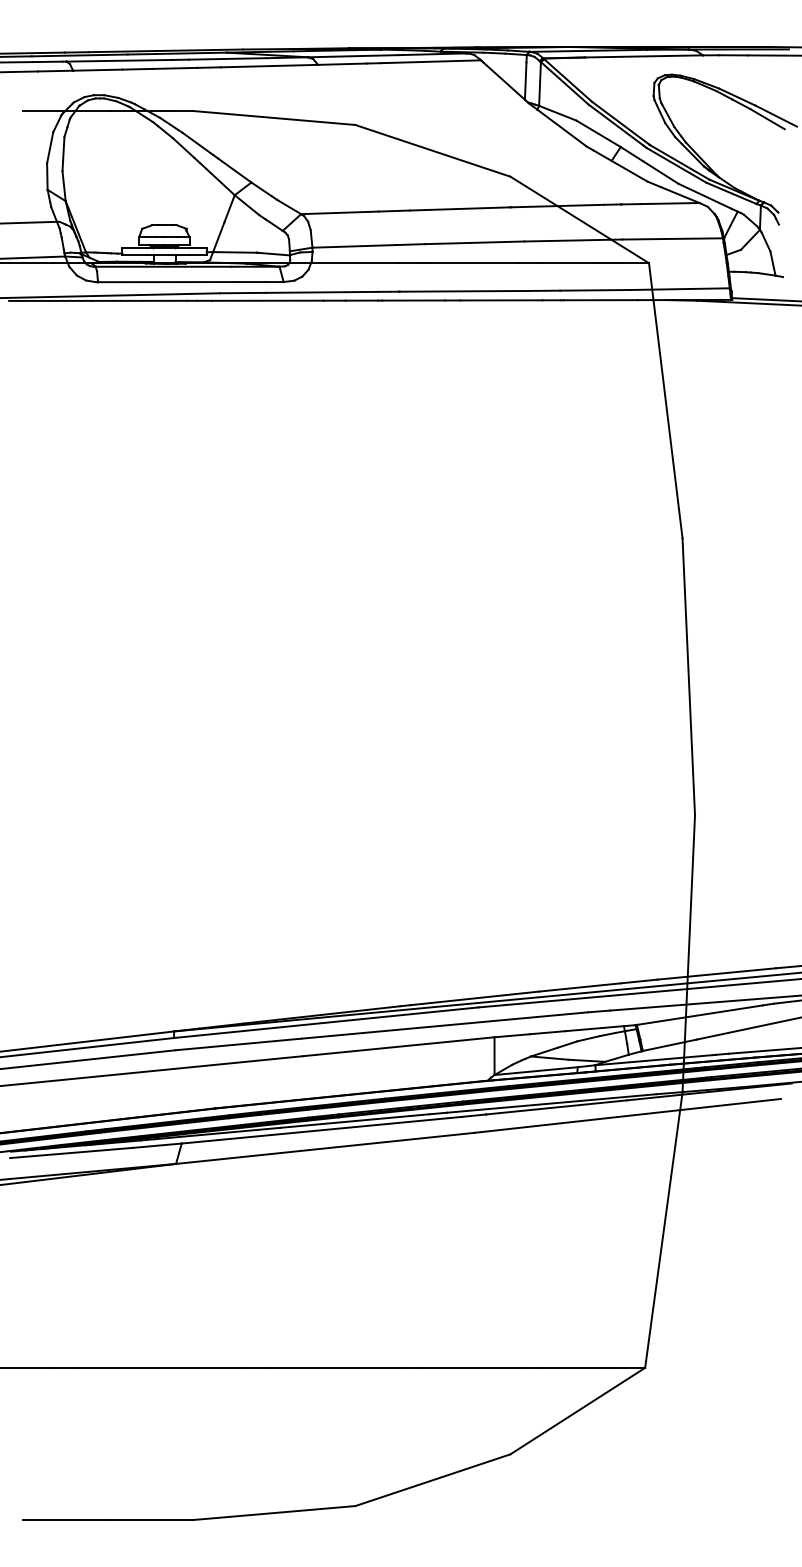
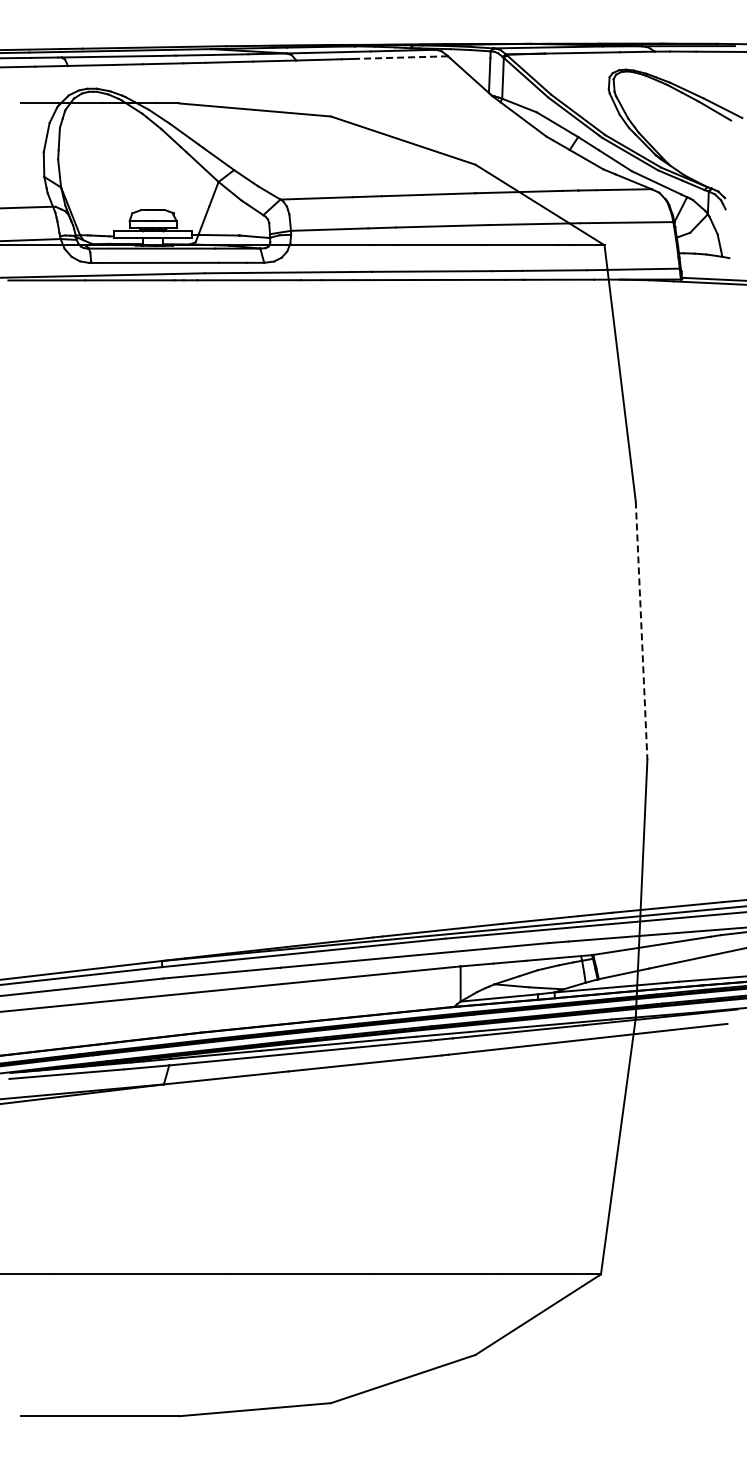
line: (431, 61) -> (401, 57), solid -> dashed
line: (688, 677) -> (641, 631), solid -> dashed

